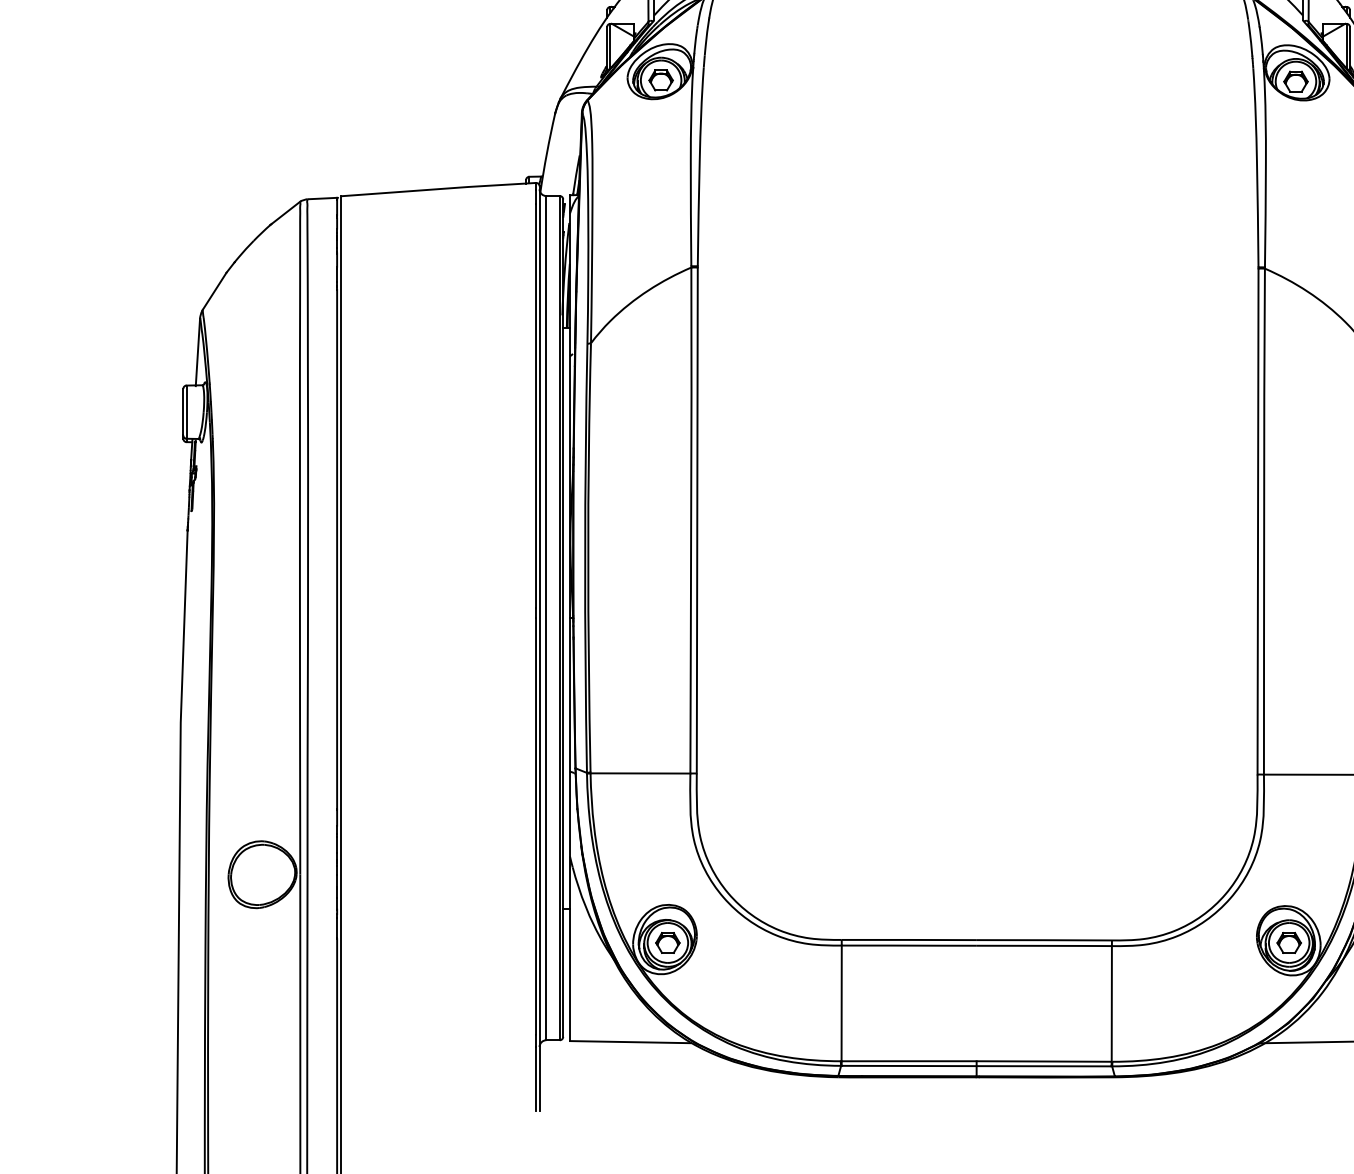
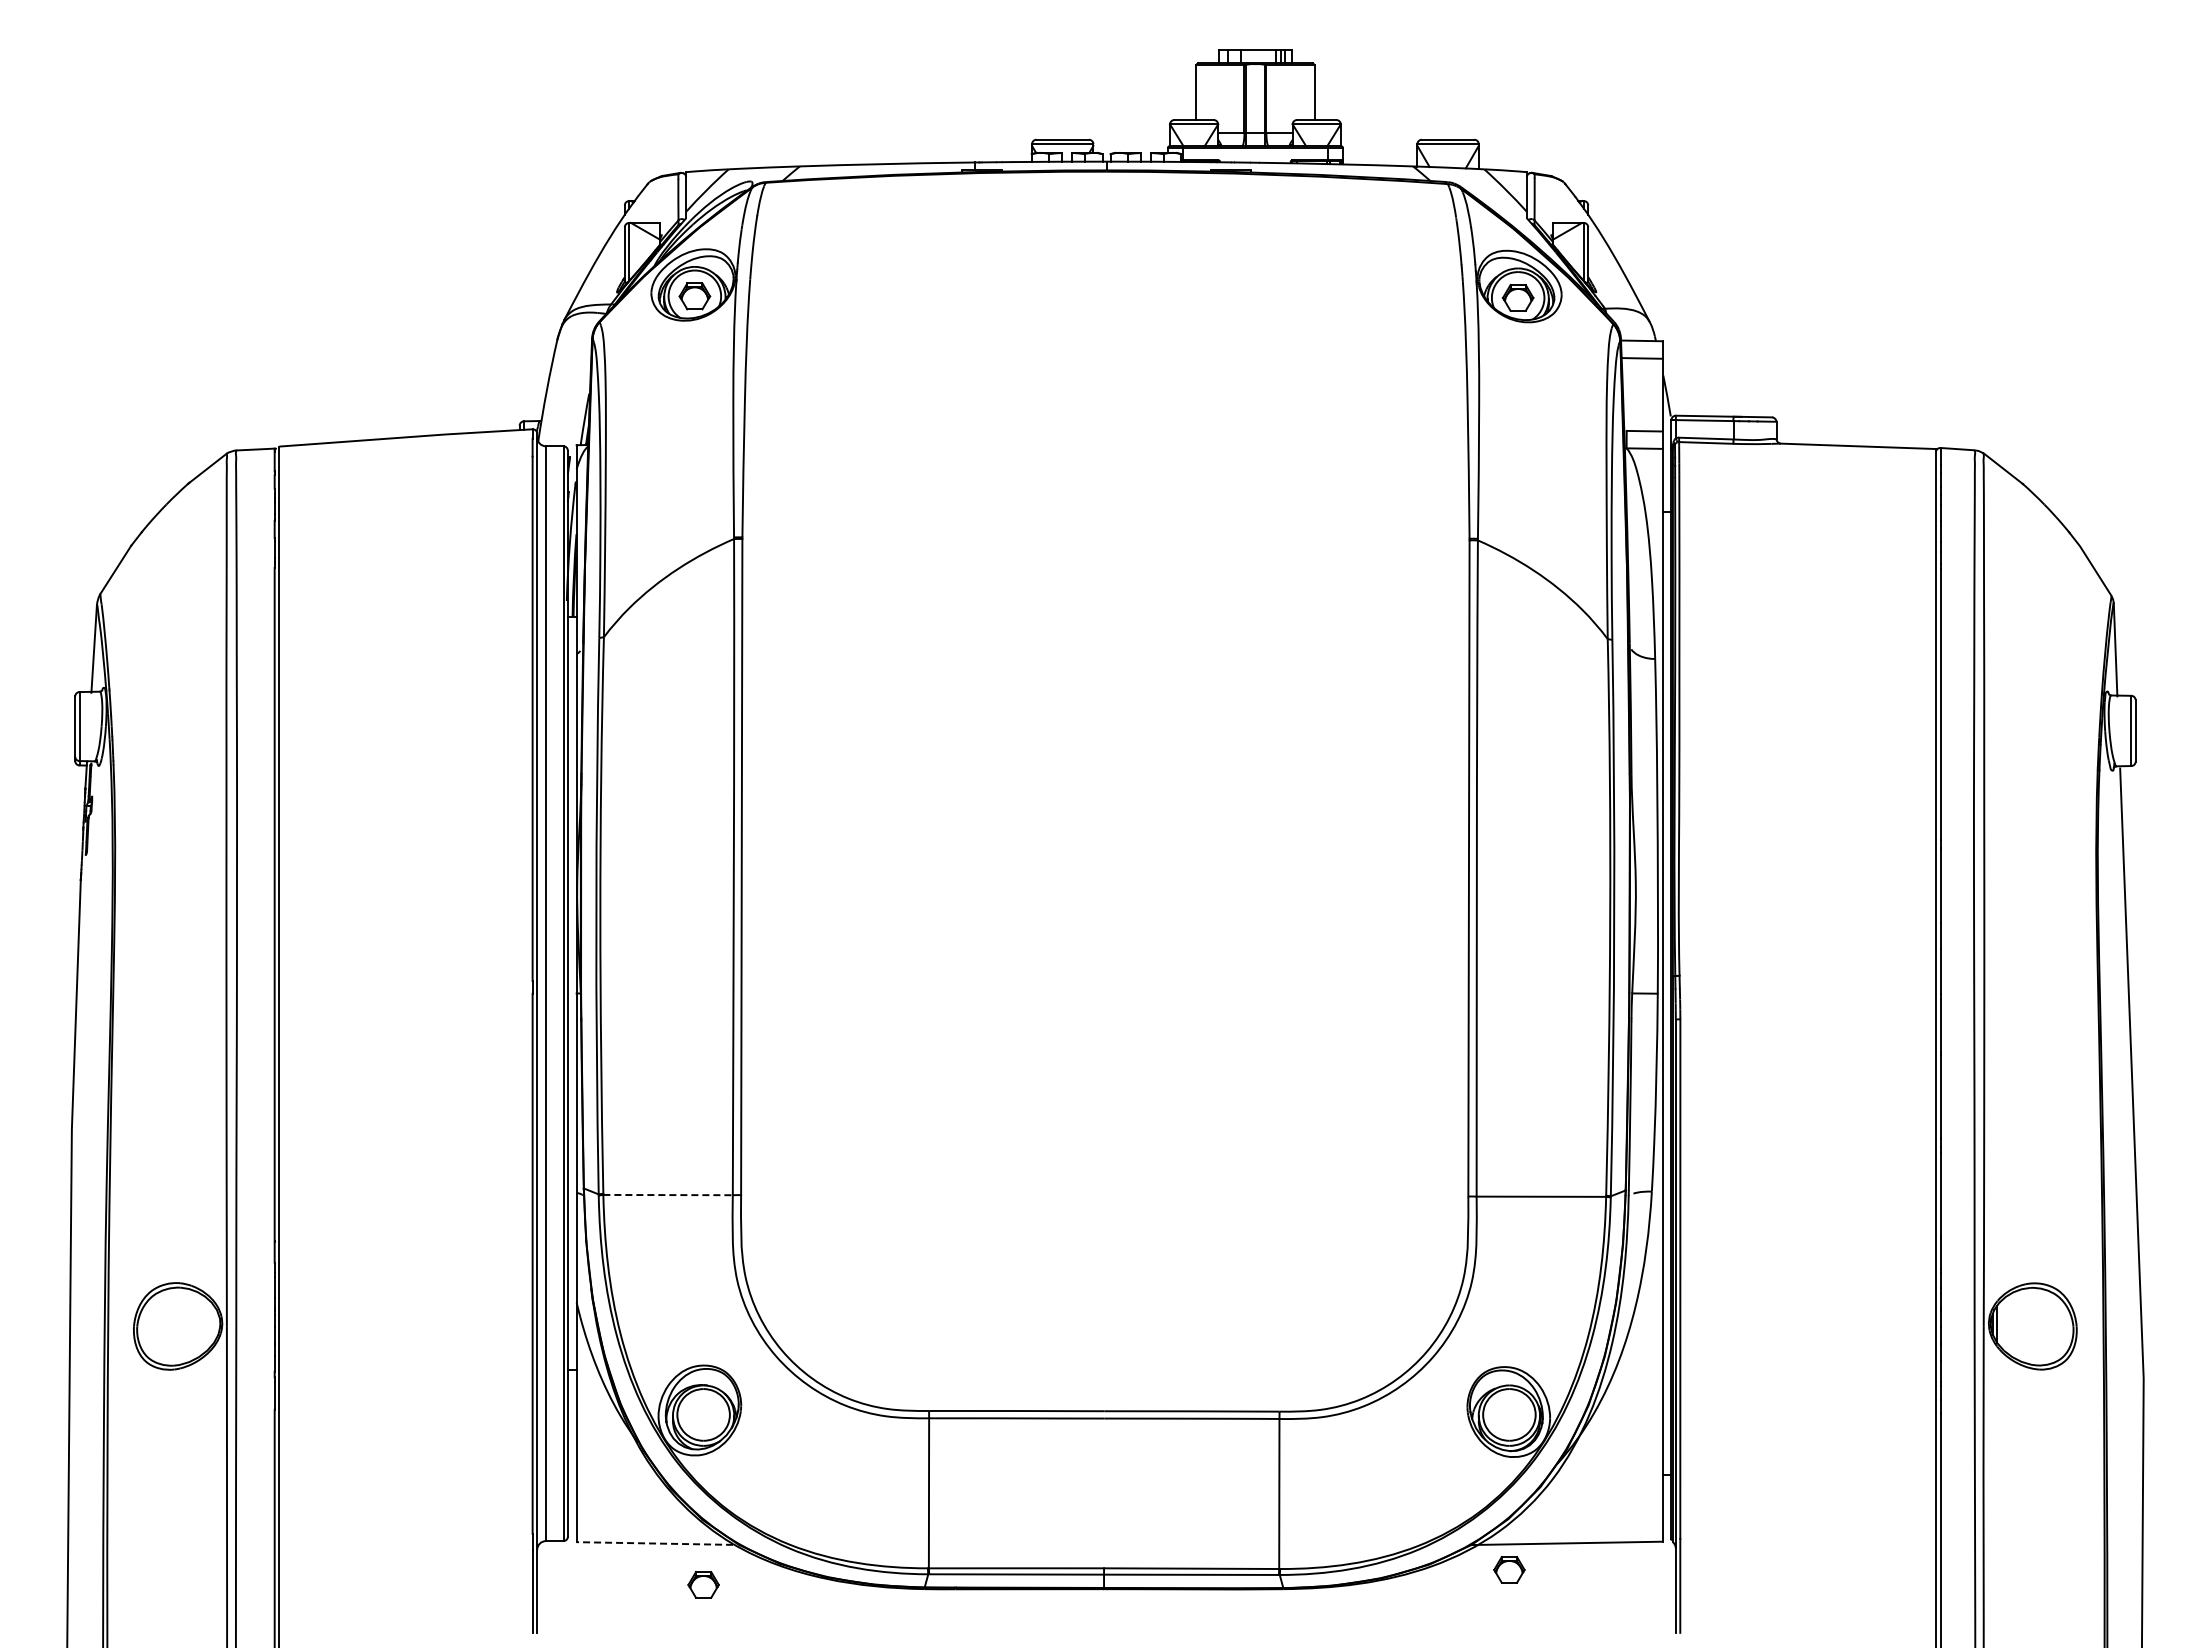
line: (640, 773) -> (668, 1195), solid -> dashed
part: (667, 942) -> (703, 1584), moved
part: (1289, 942) -> (1509, 1569), moved
line: (630, 1042) -> (654, 1543), solid -> dashed

